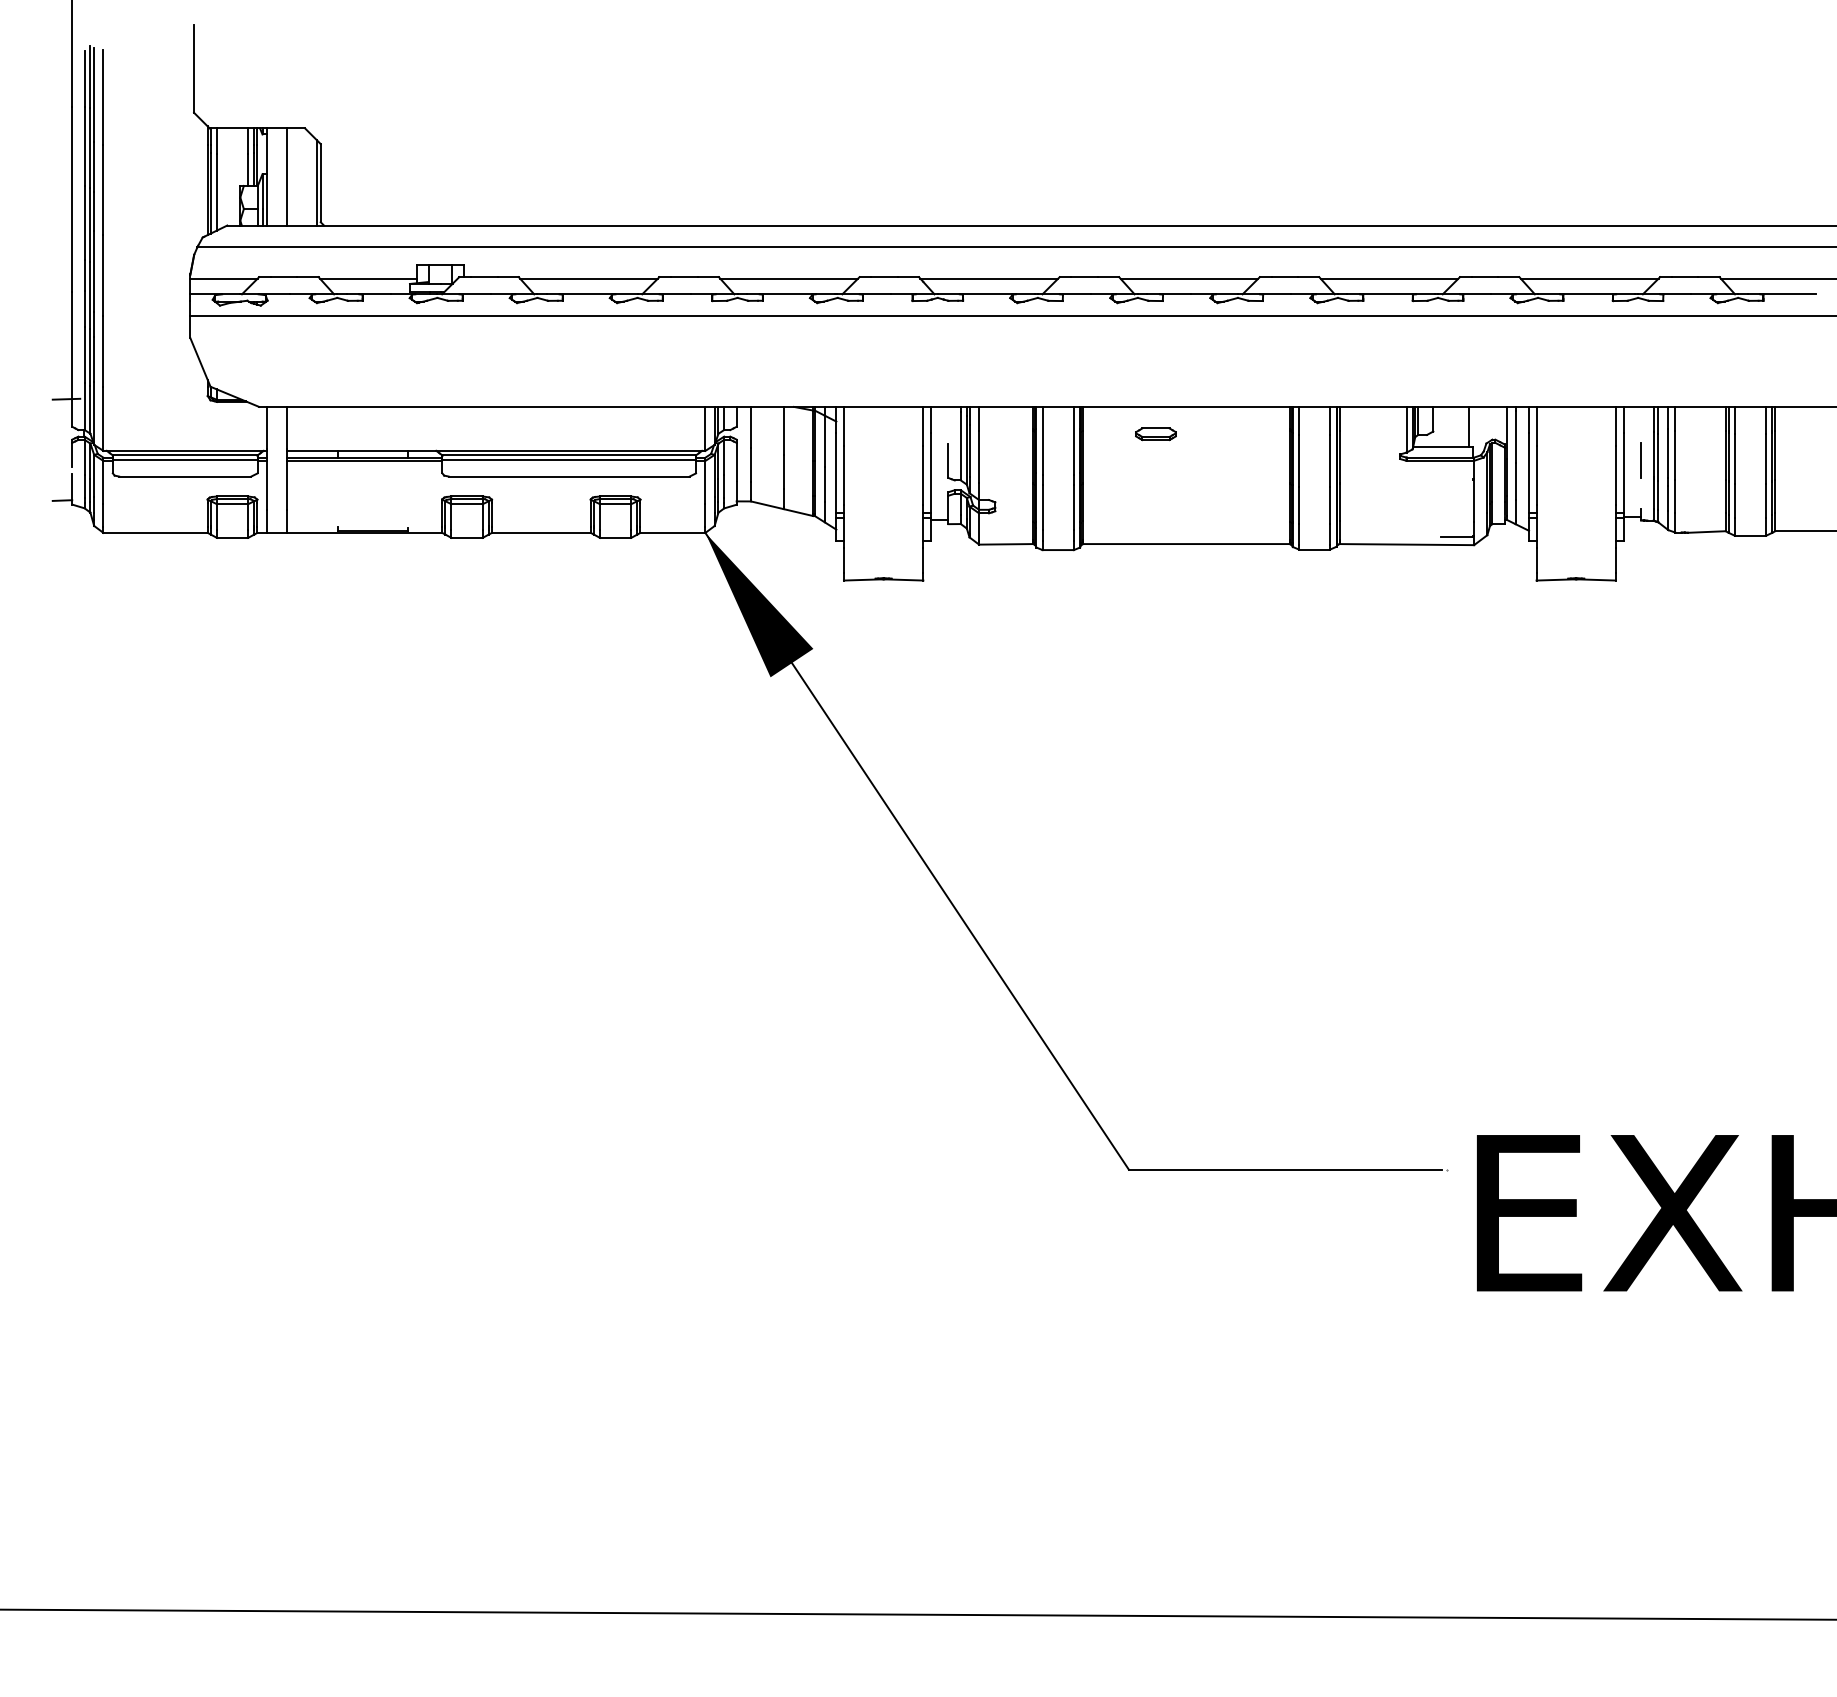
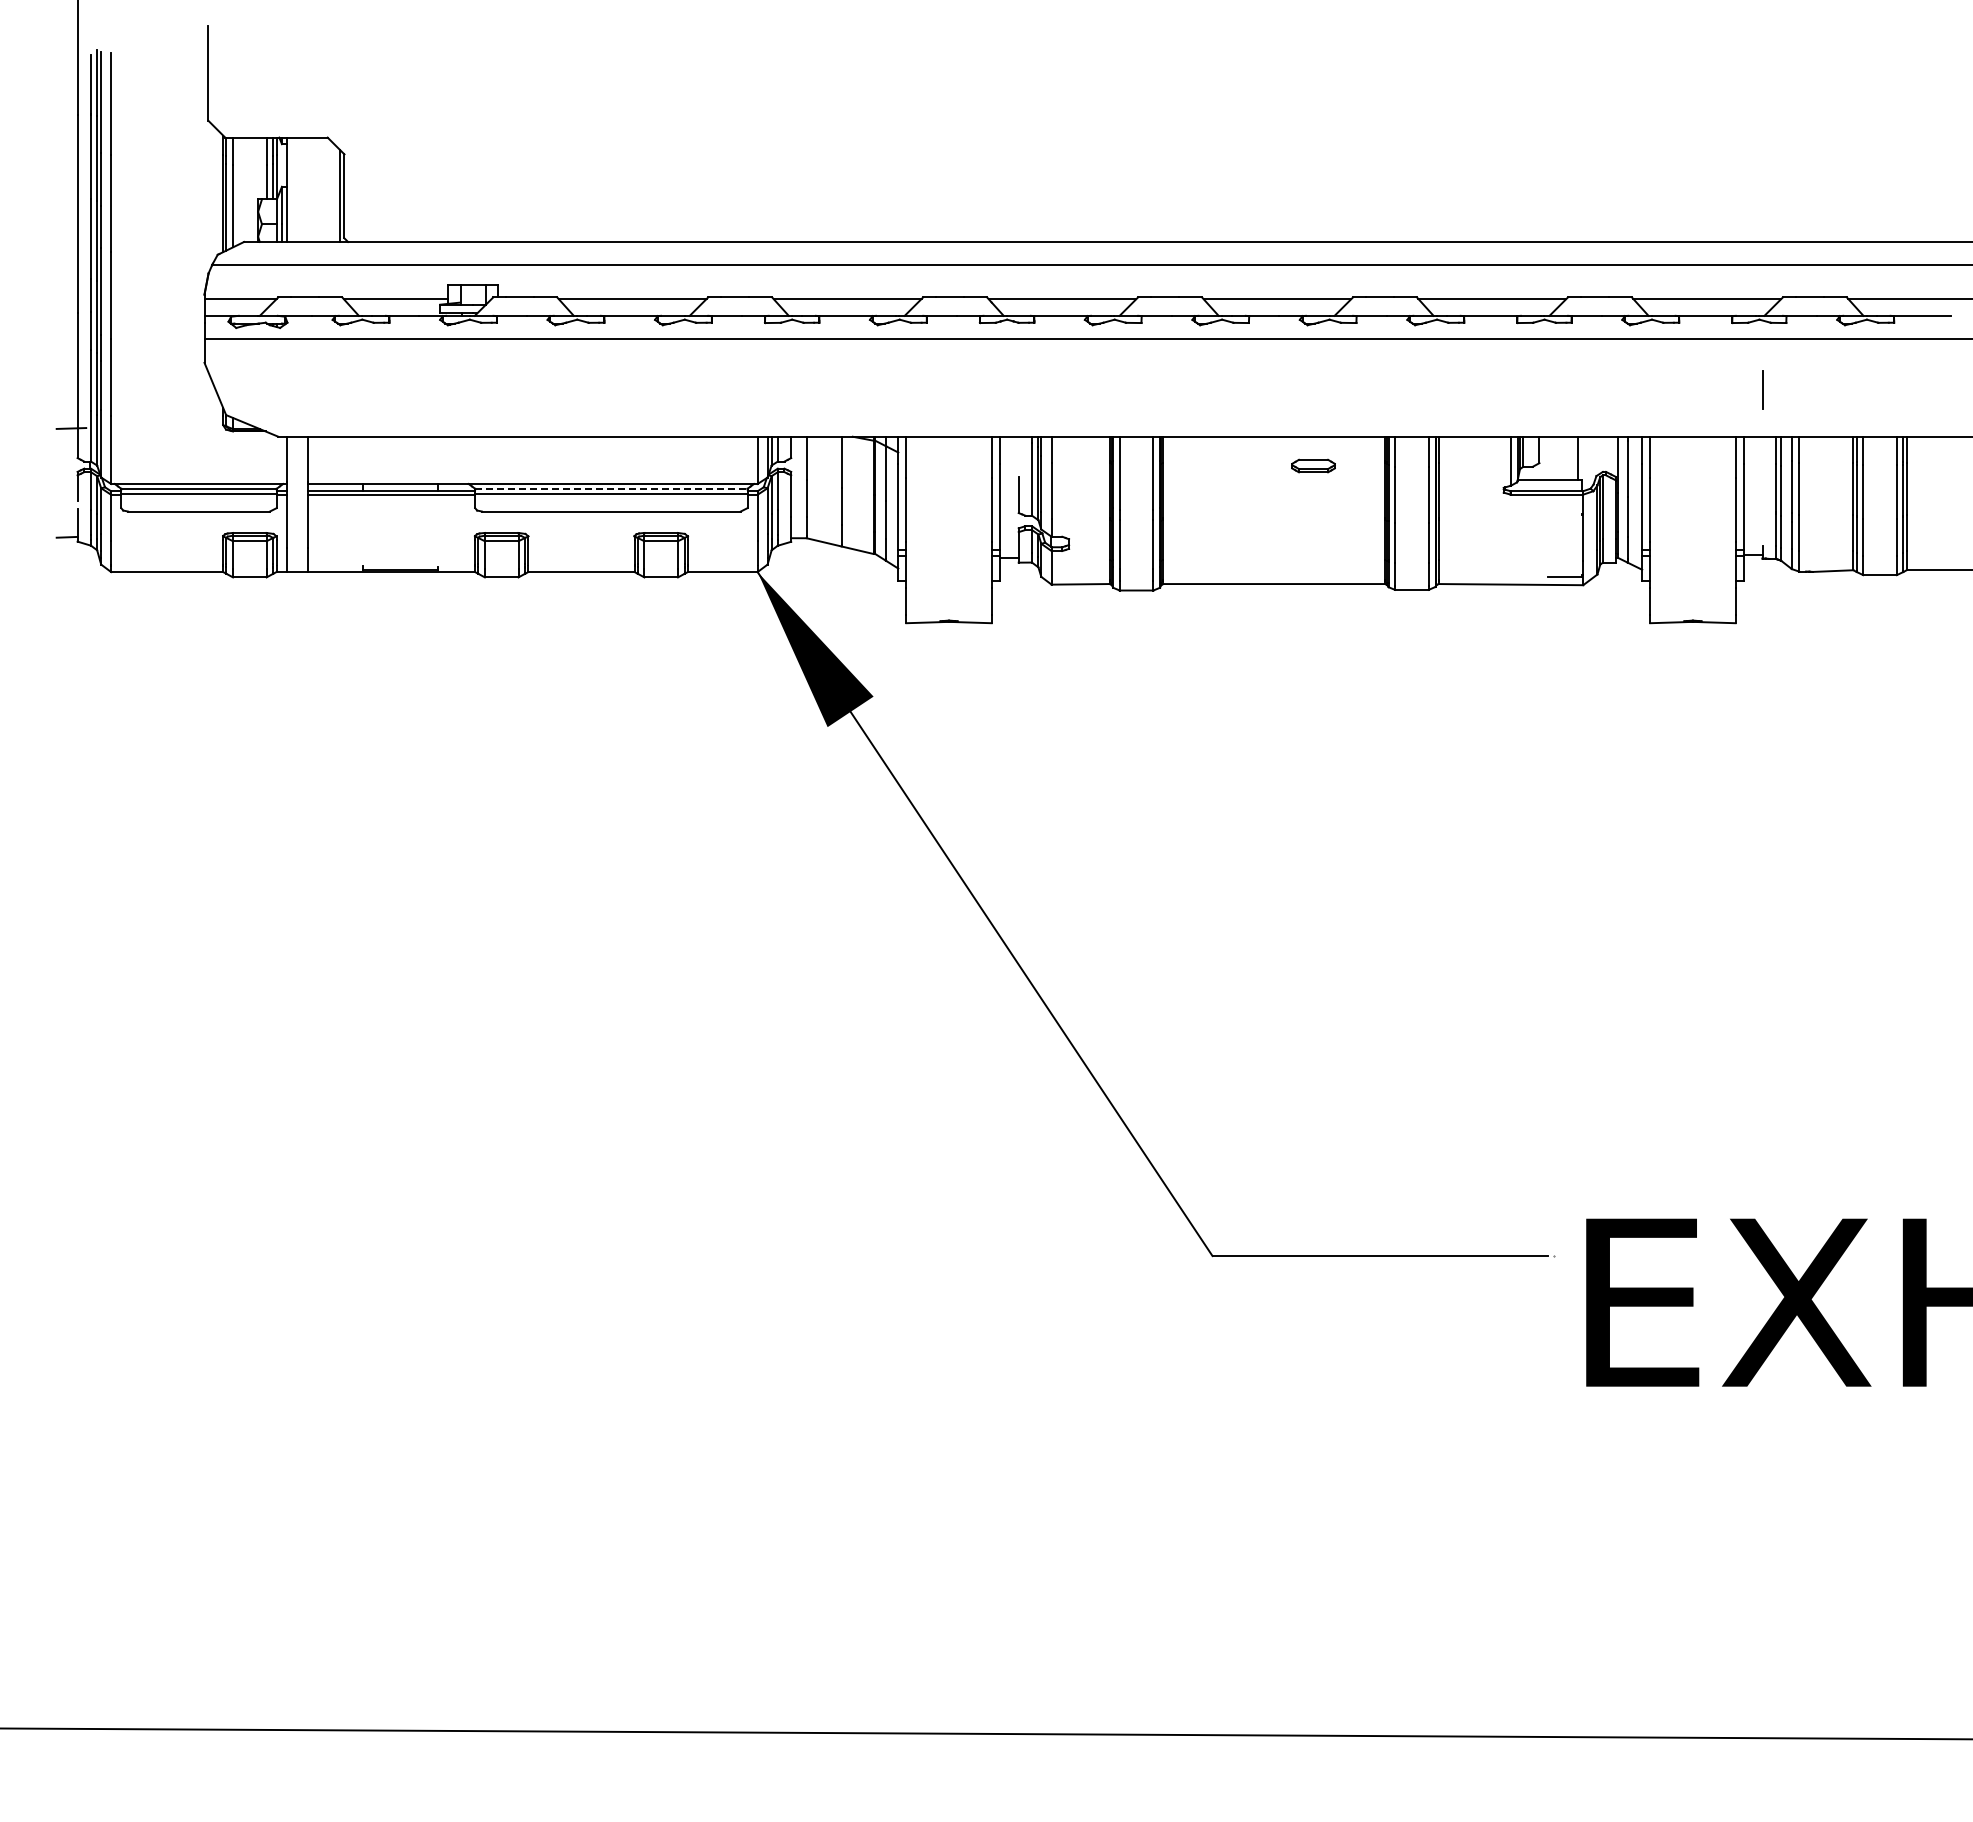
line: (287, 176) -> (308, 189), removed
part: (1155, 433) -> (1313, 465), moved
line: (569, 455) -> (611, 488), solid -> dashed
line: (1641, 459) -> (1762, 389), moved

